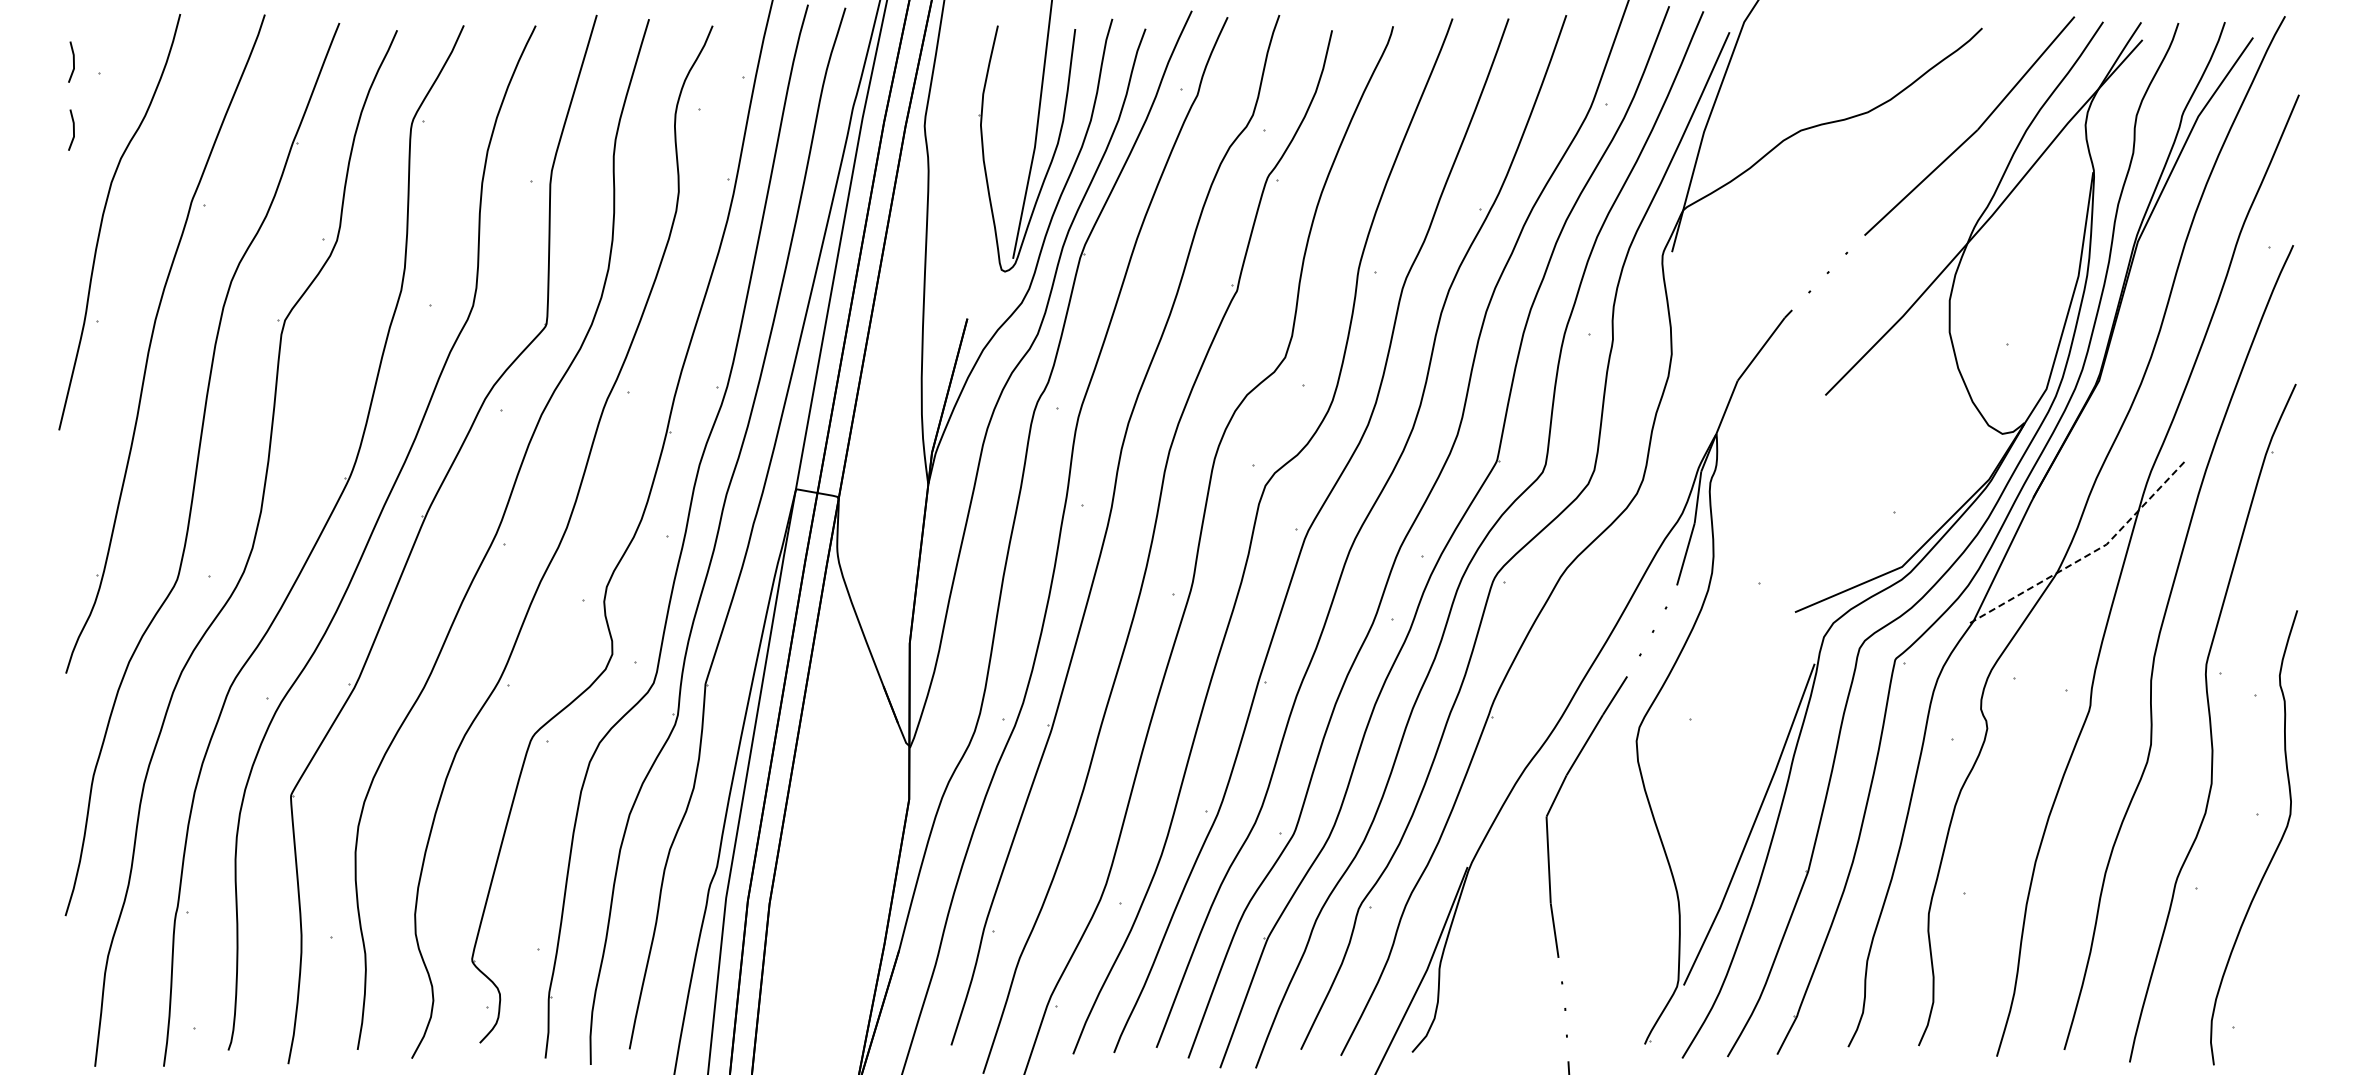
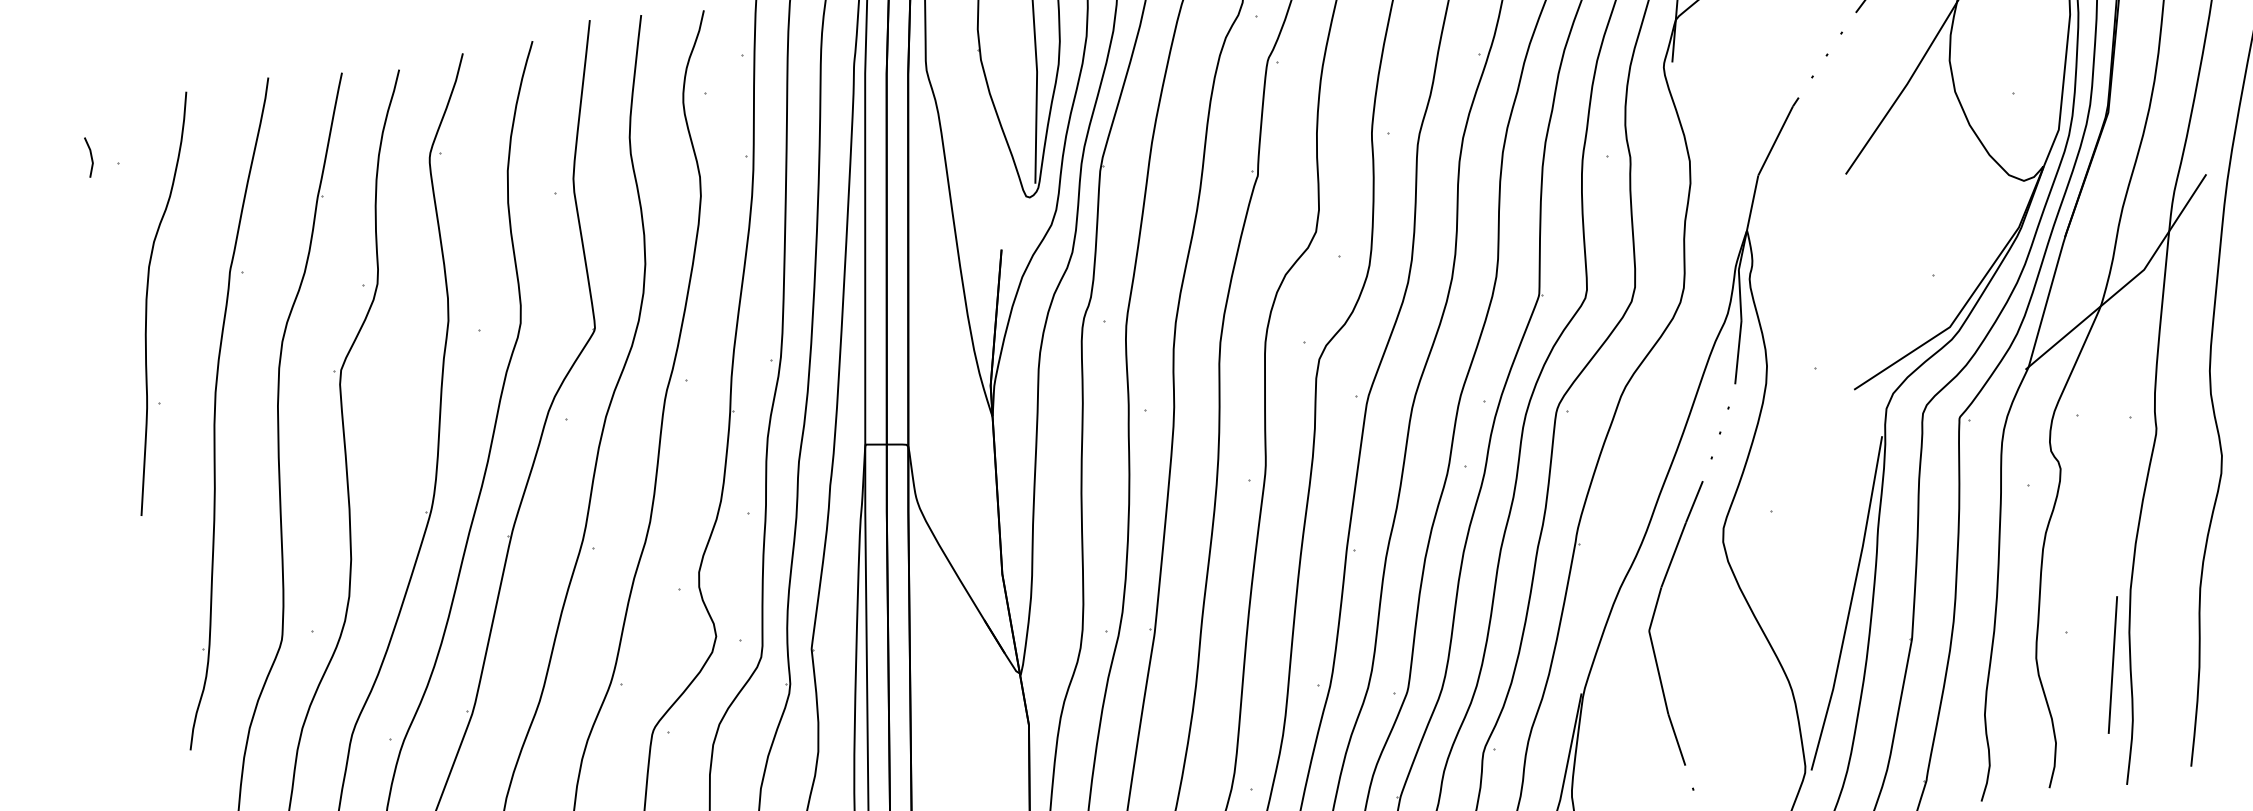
line: (73, 129) -> (102, 222), removed
line: (2089, 554) -> (2129, 282), dashed -> solid
line: (2004, 934) -> (2113, 665), added

